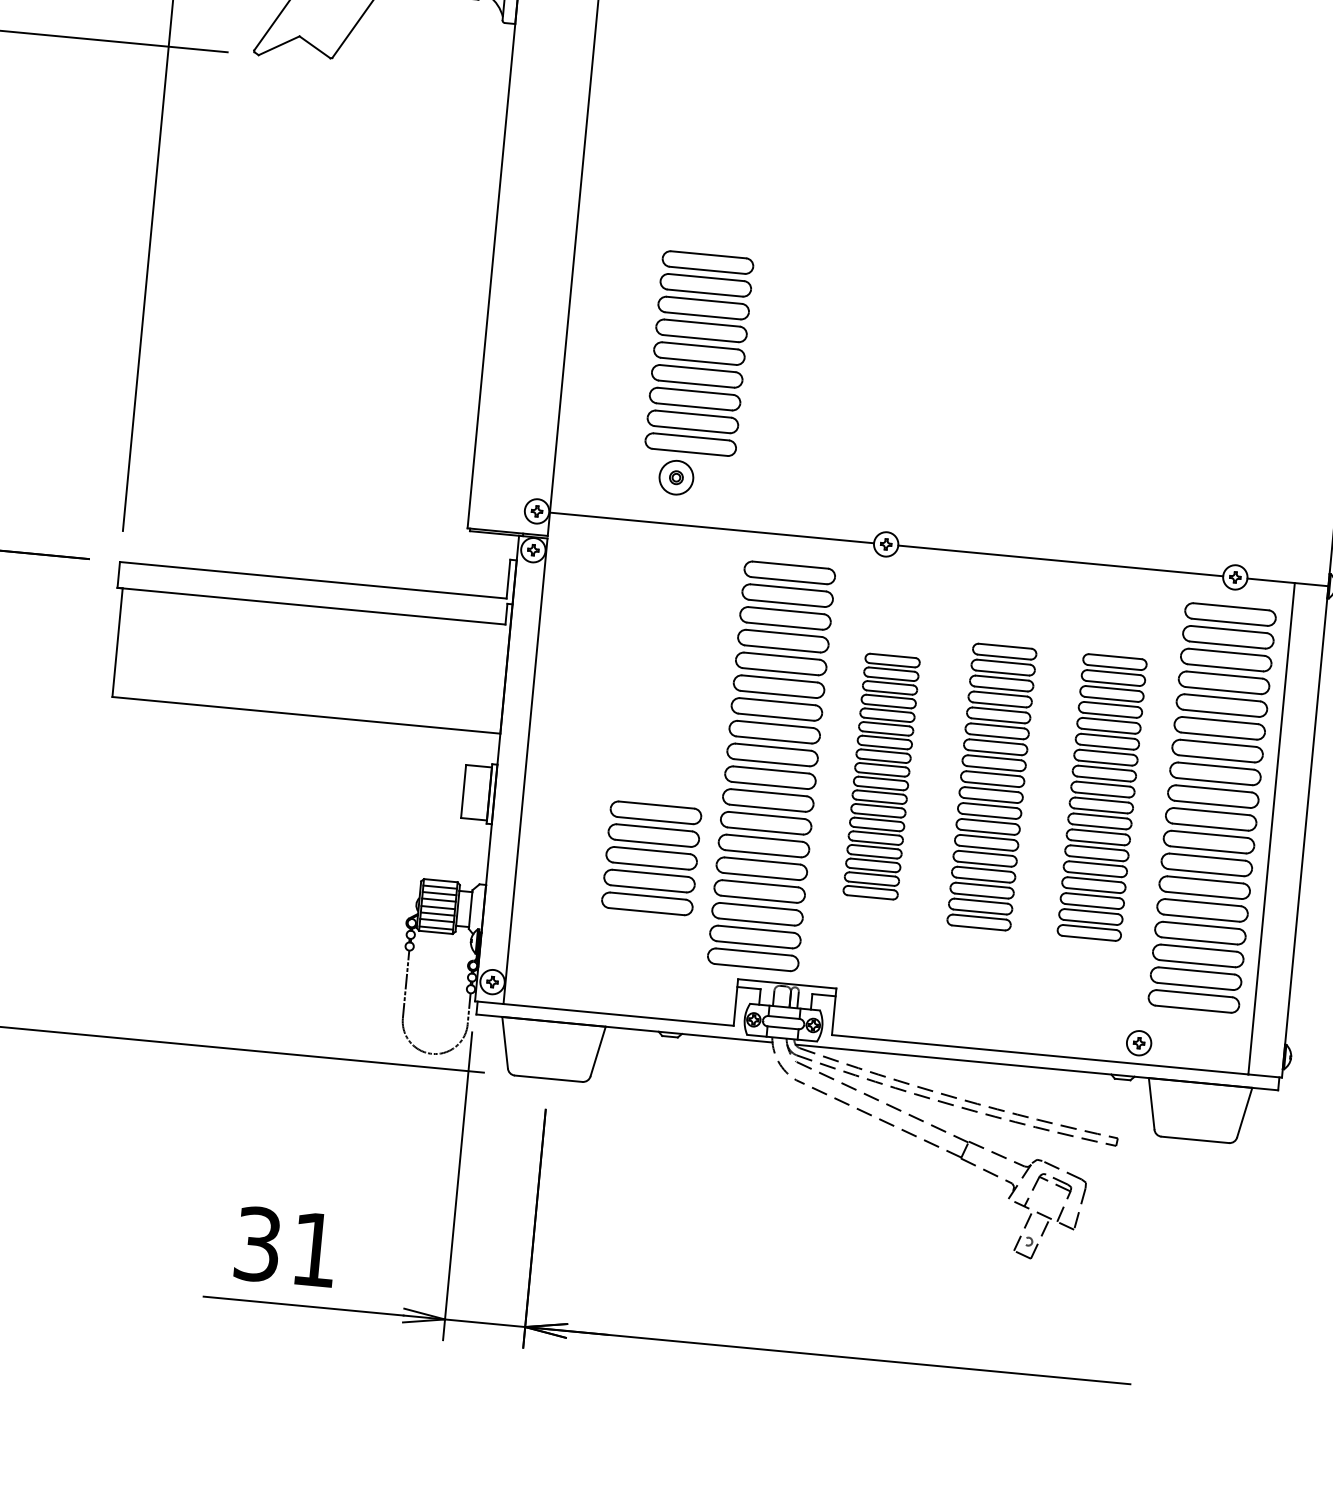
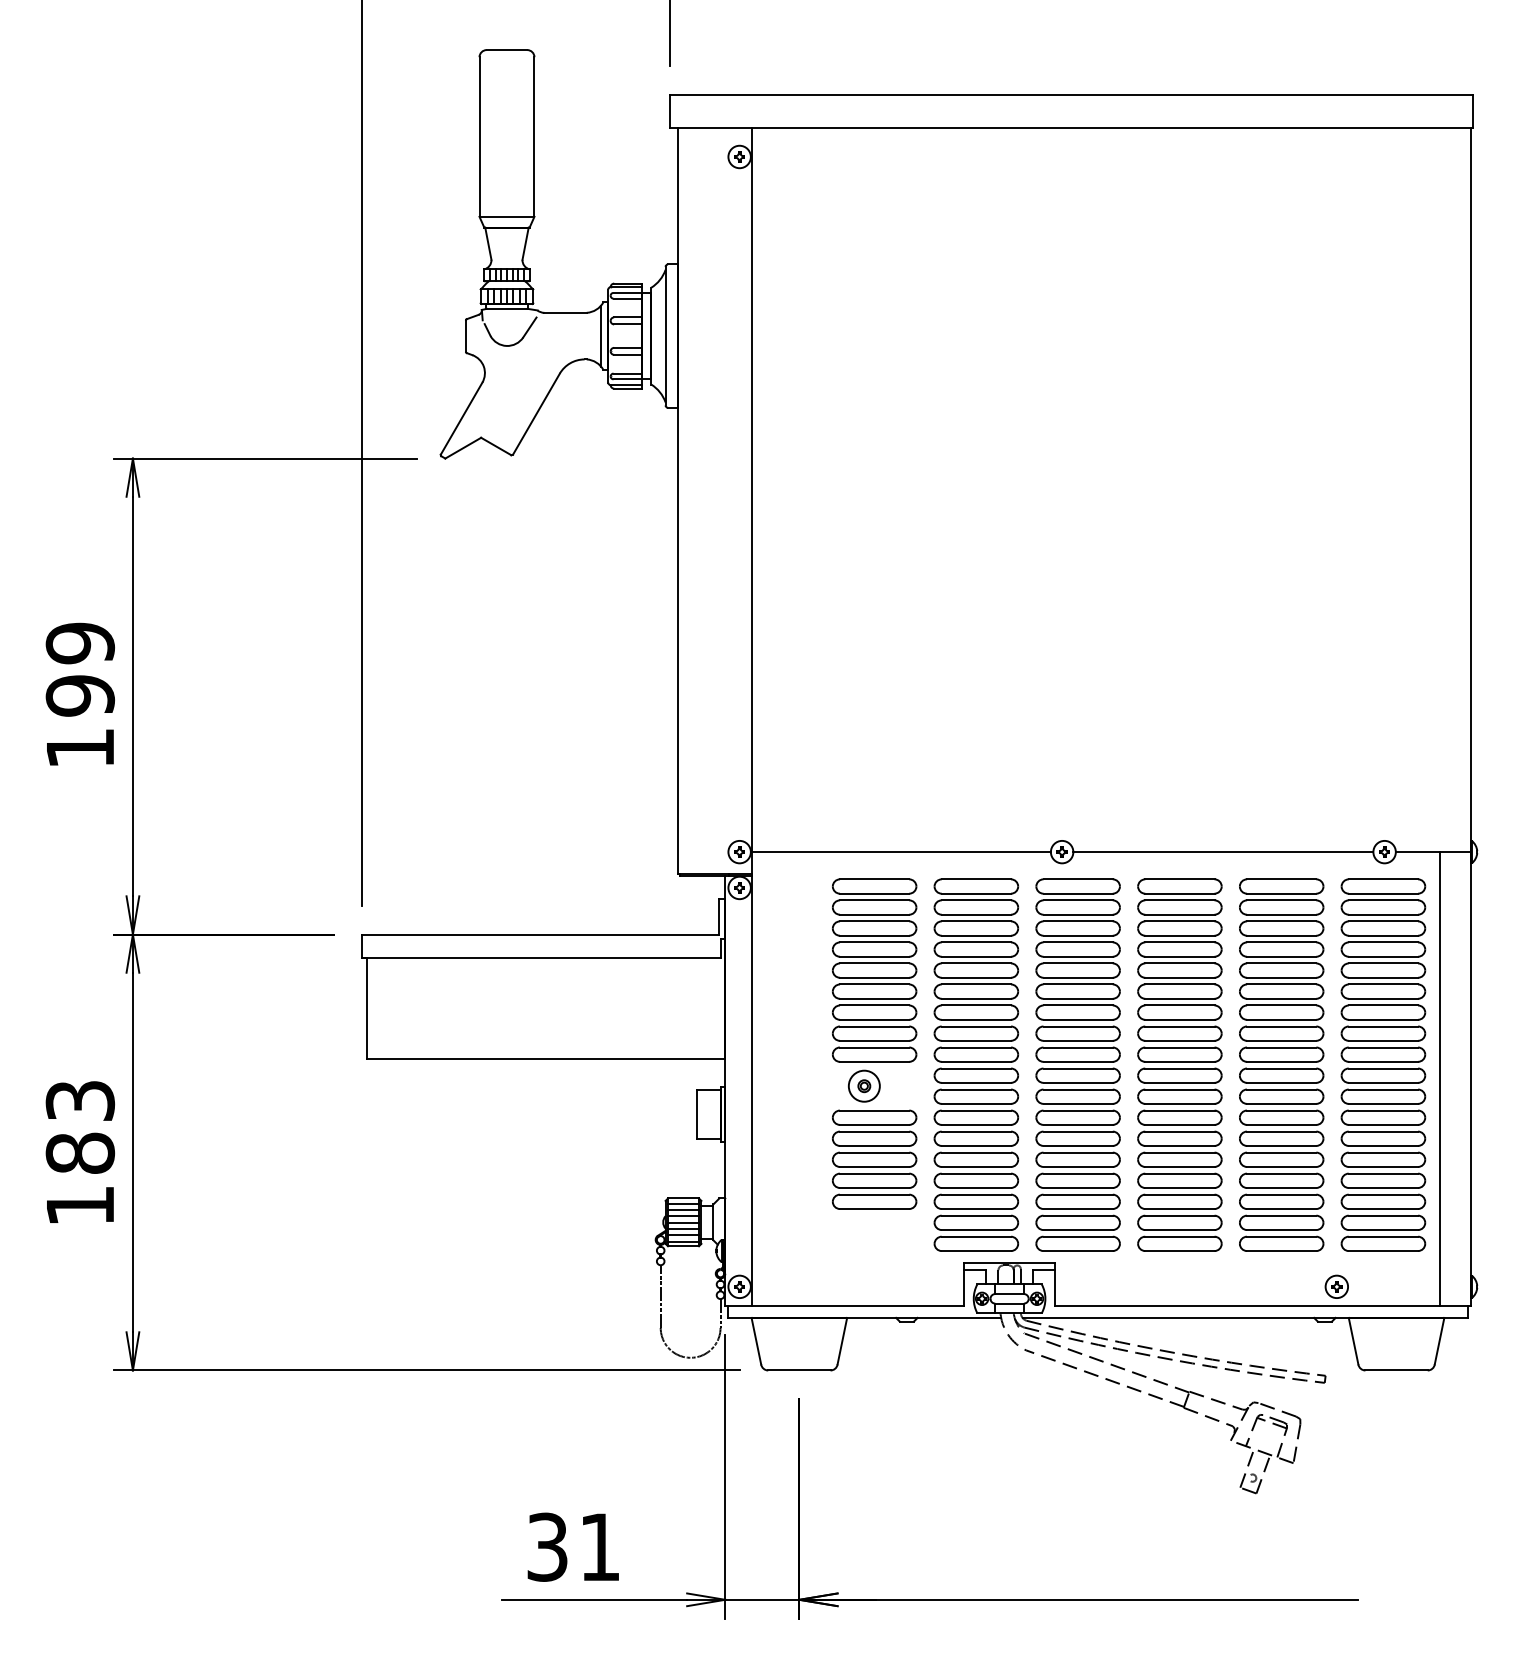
part: (697, 375) -> (874, 990), moved
part: (881, 775) -> (1077, 1064), size x1.67
part: (991, 786) -> (1179, 1064), size x1.43
part: (1101, 796) -> (1281, 1064), size x1.43

